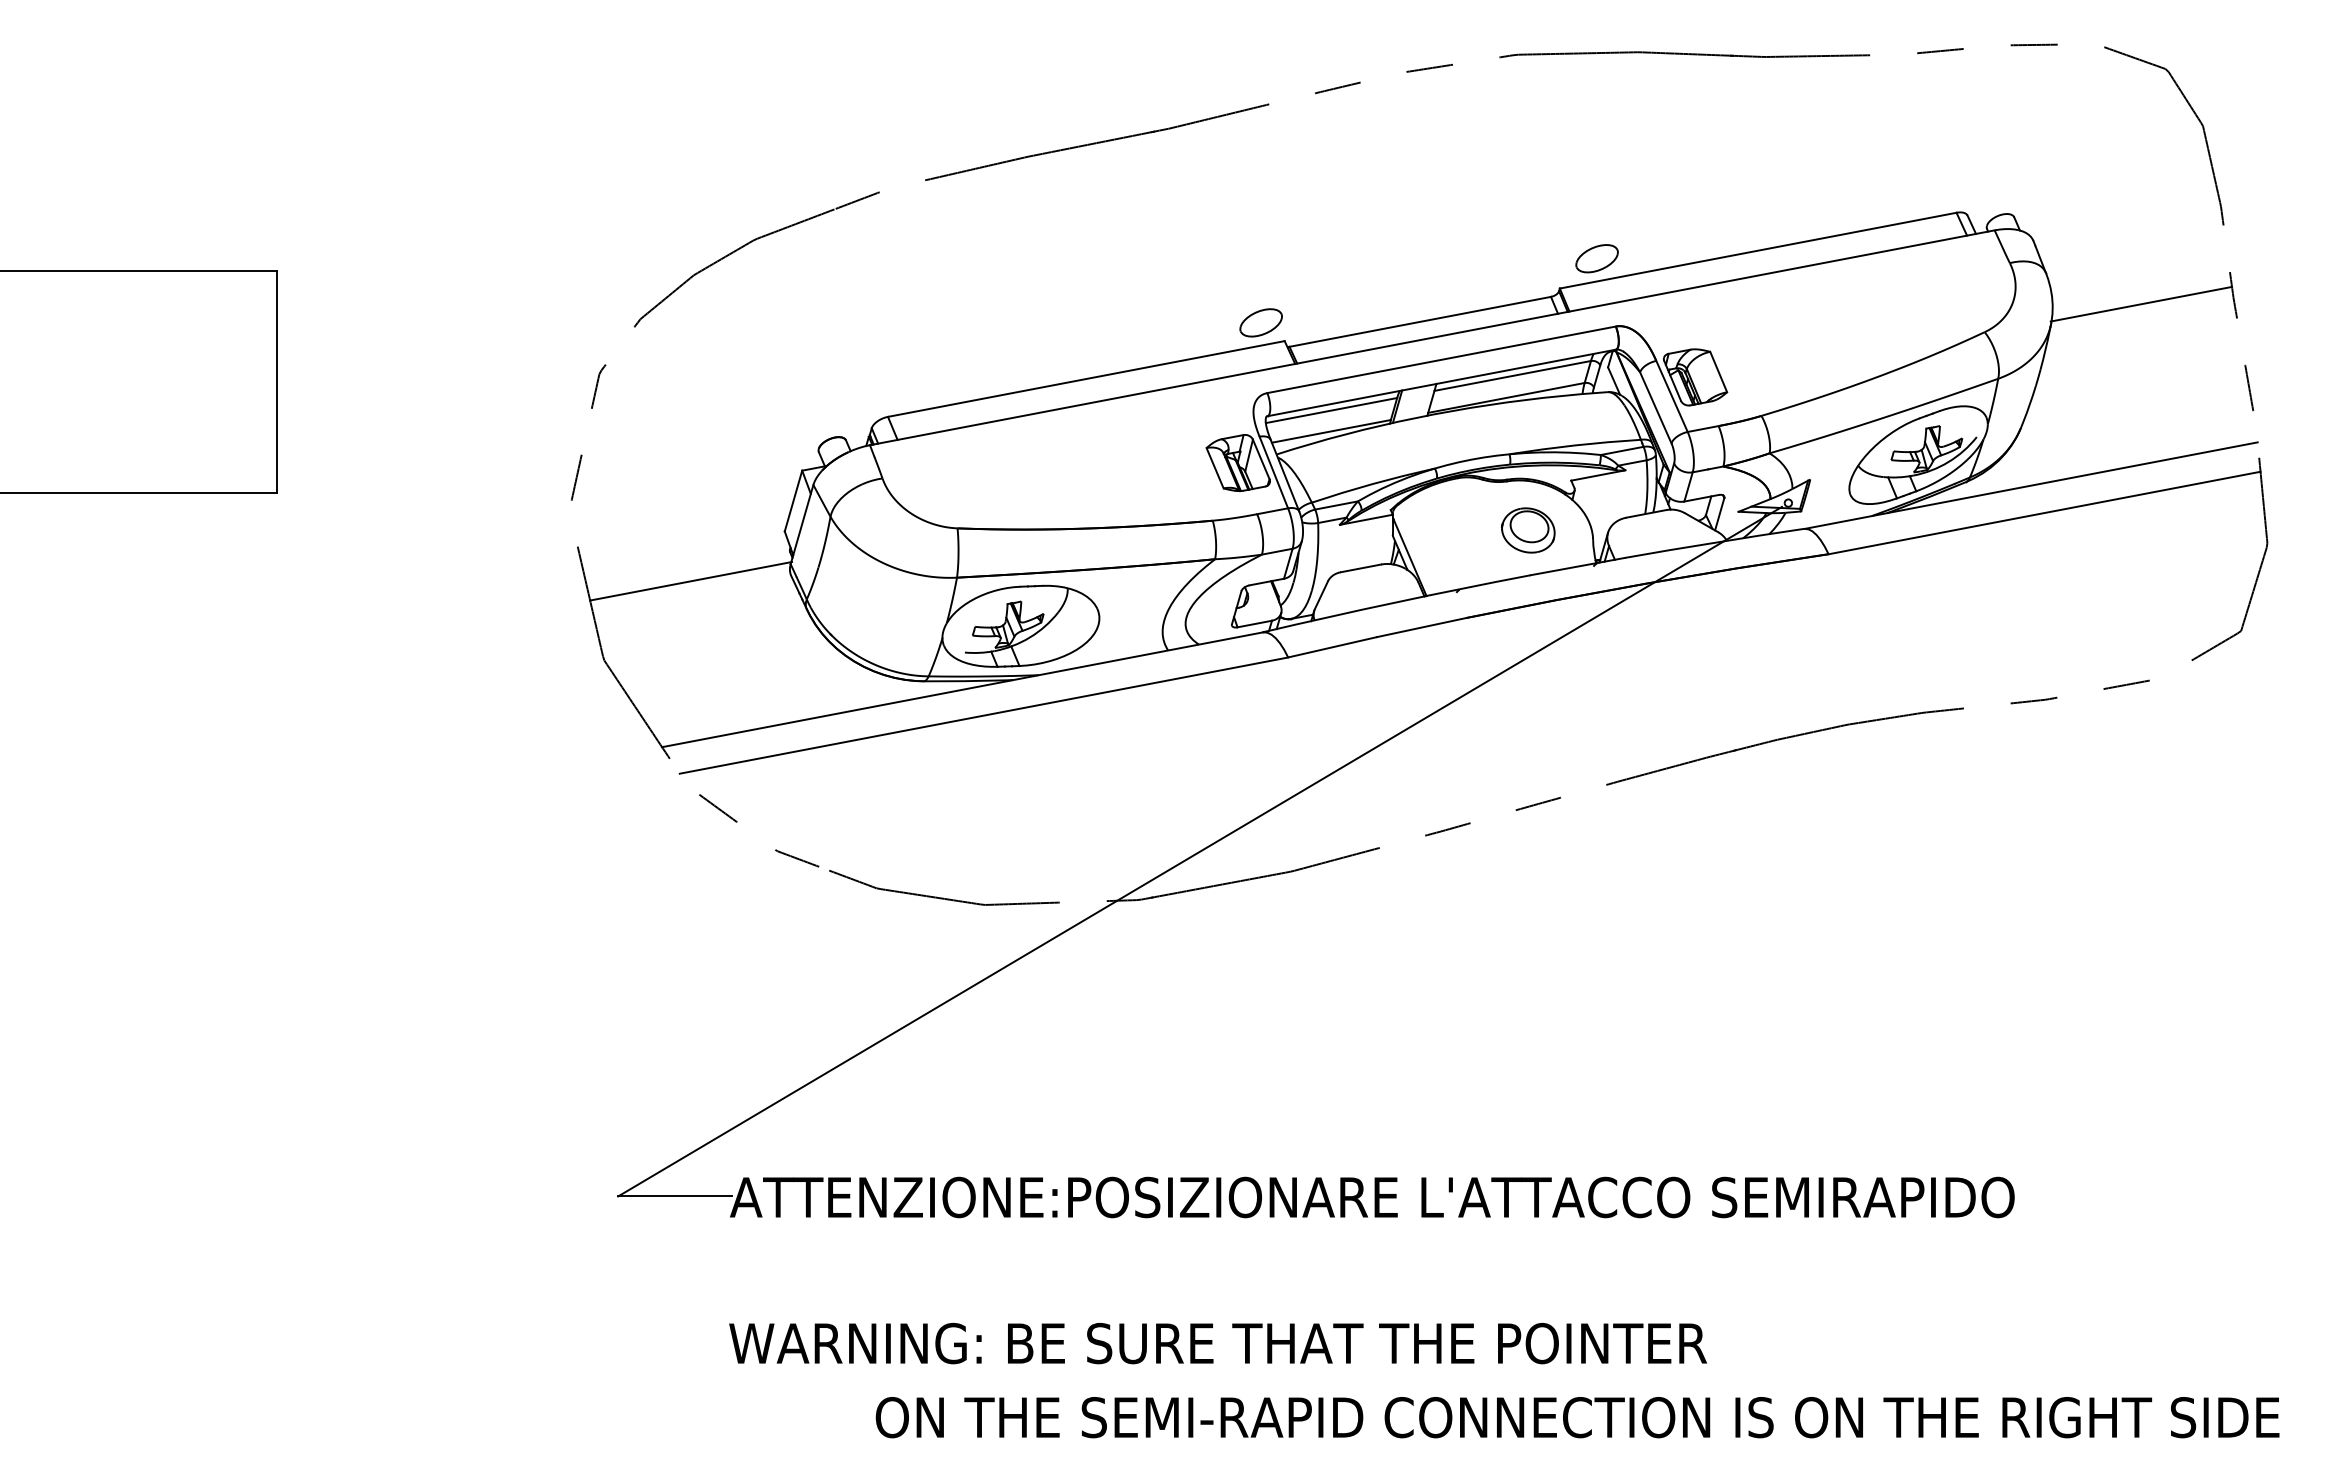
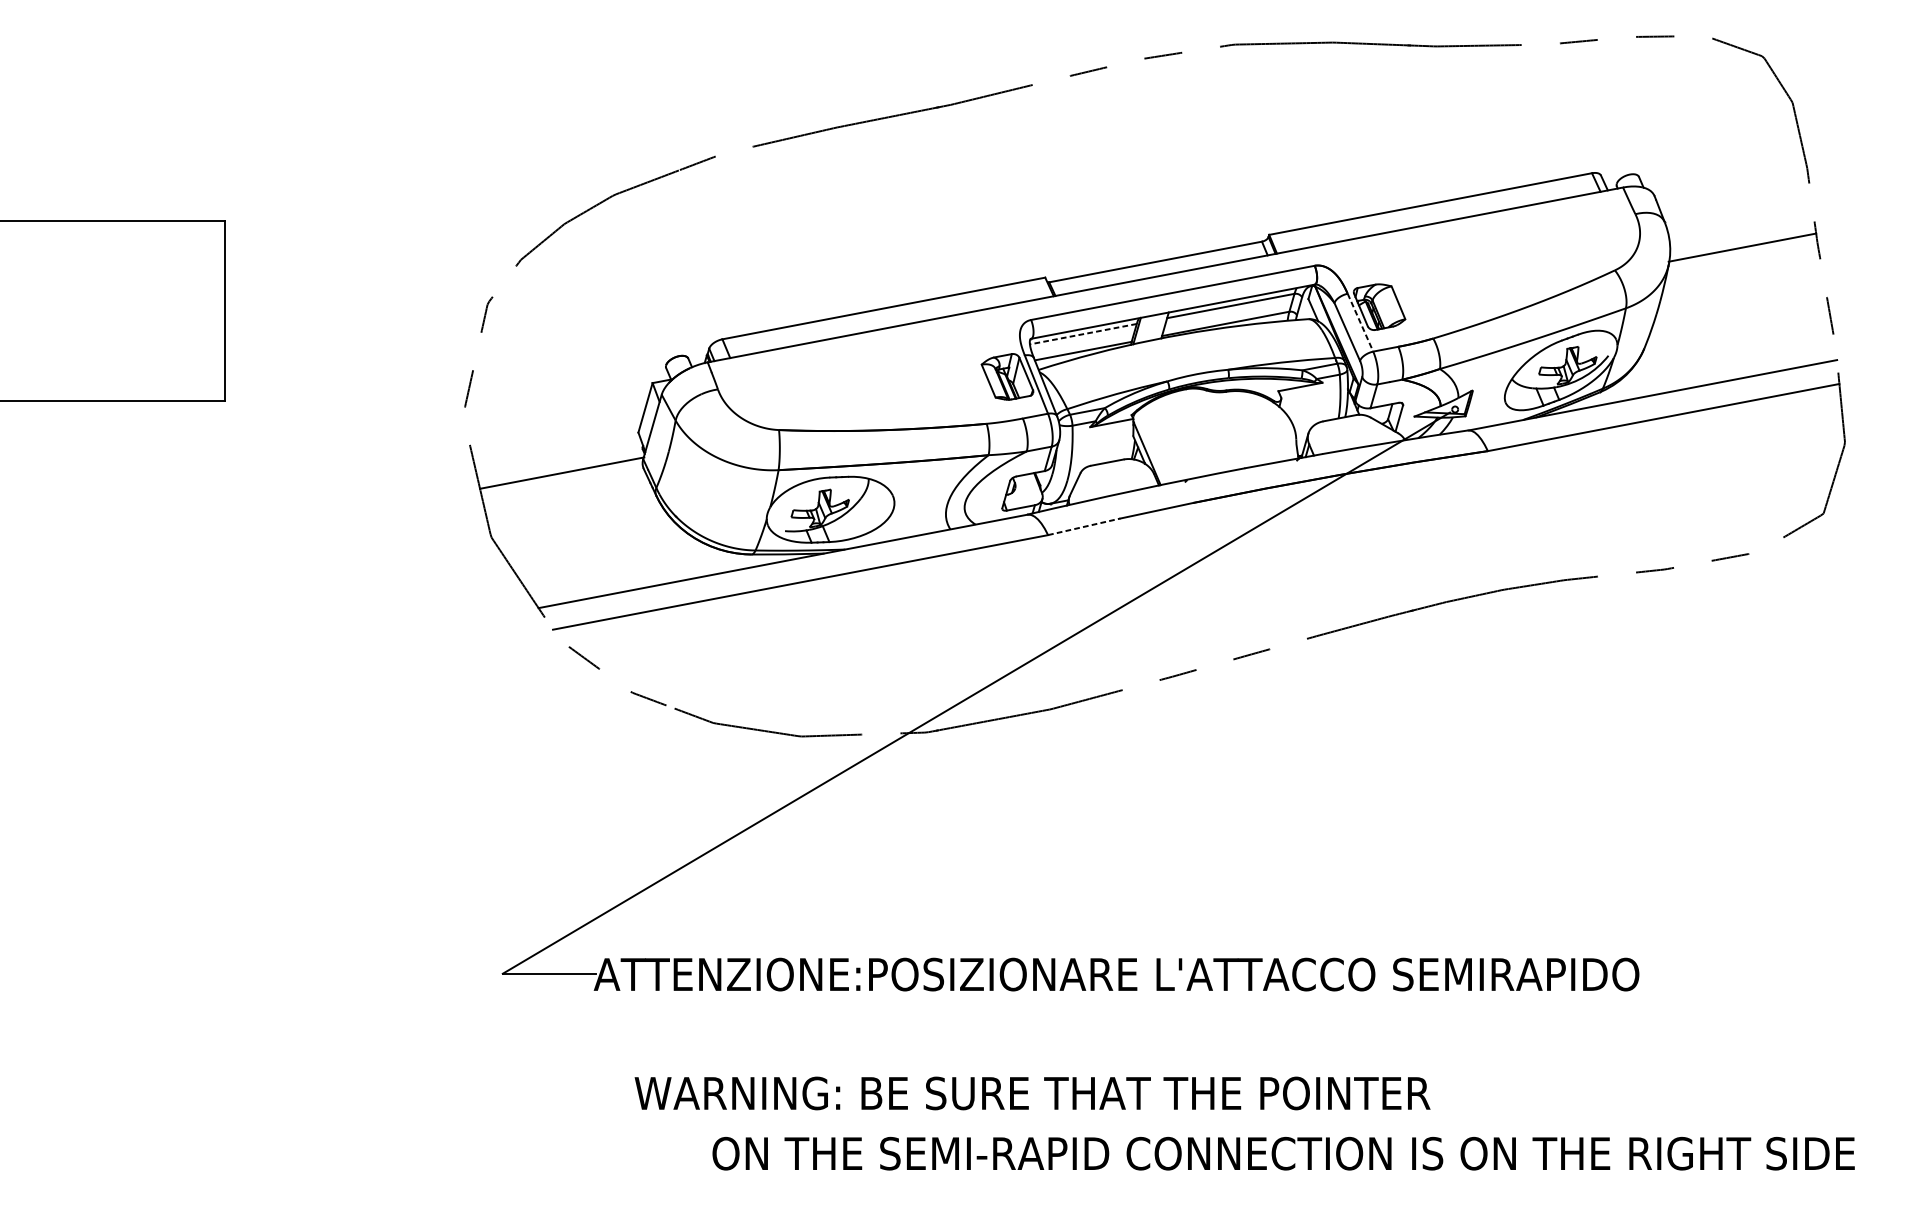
part: (1596, 258) -> (1299, 210), removed
part: (1260, 322) -> (1025, 262), removed
line: (1672, 396) -> (1360, 322), solid -> dashed
line: (1331, 410) -> (1083, 334), solid -> dashed
part: (1528, 530) -> (1243, 431), removed
line: (1332, 647) -> (1084, 527), solid -> dashed
text: (1218, 1343) -> (1032, 1093), moved

